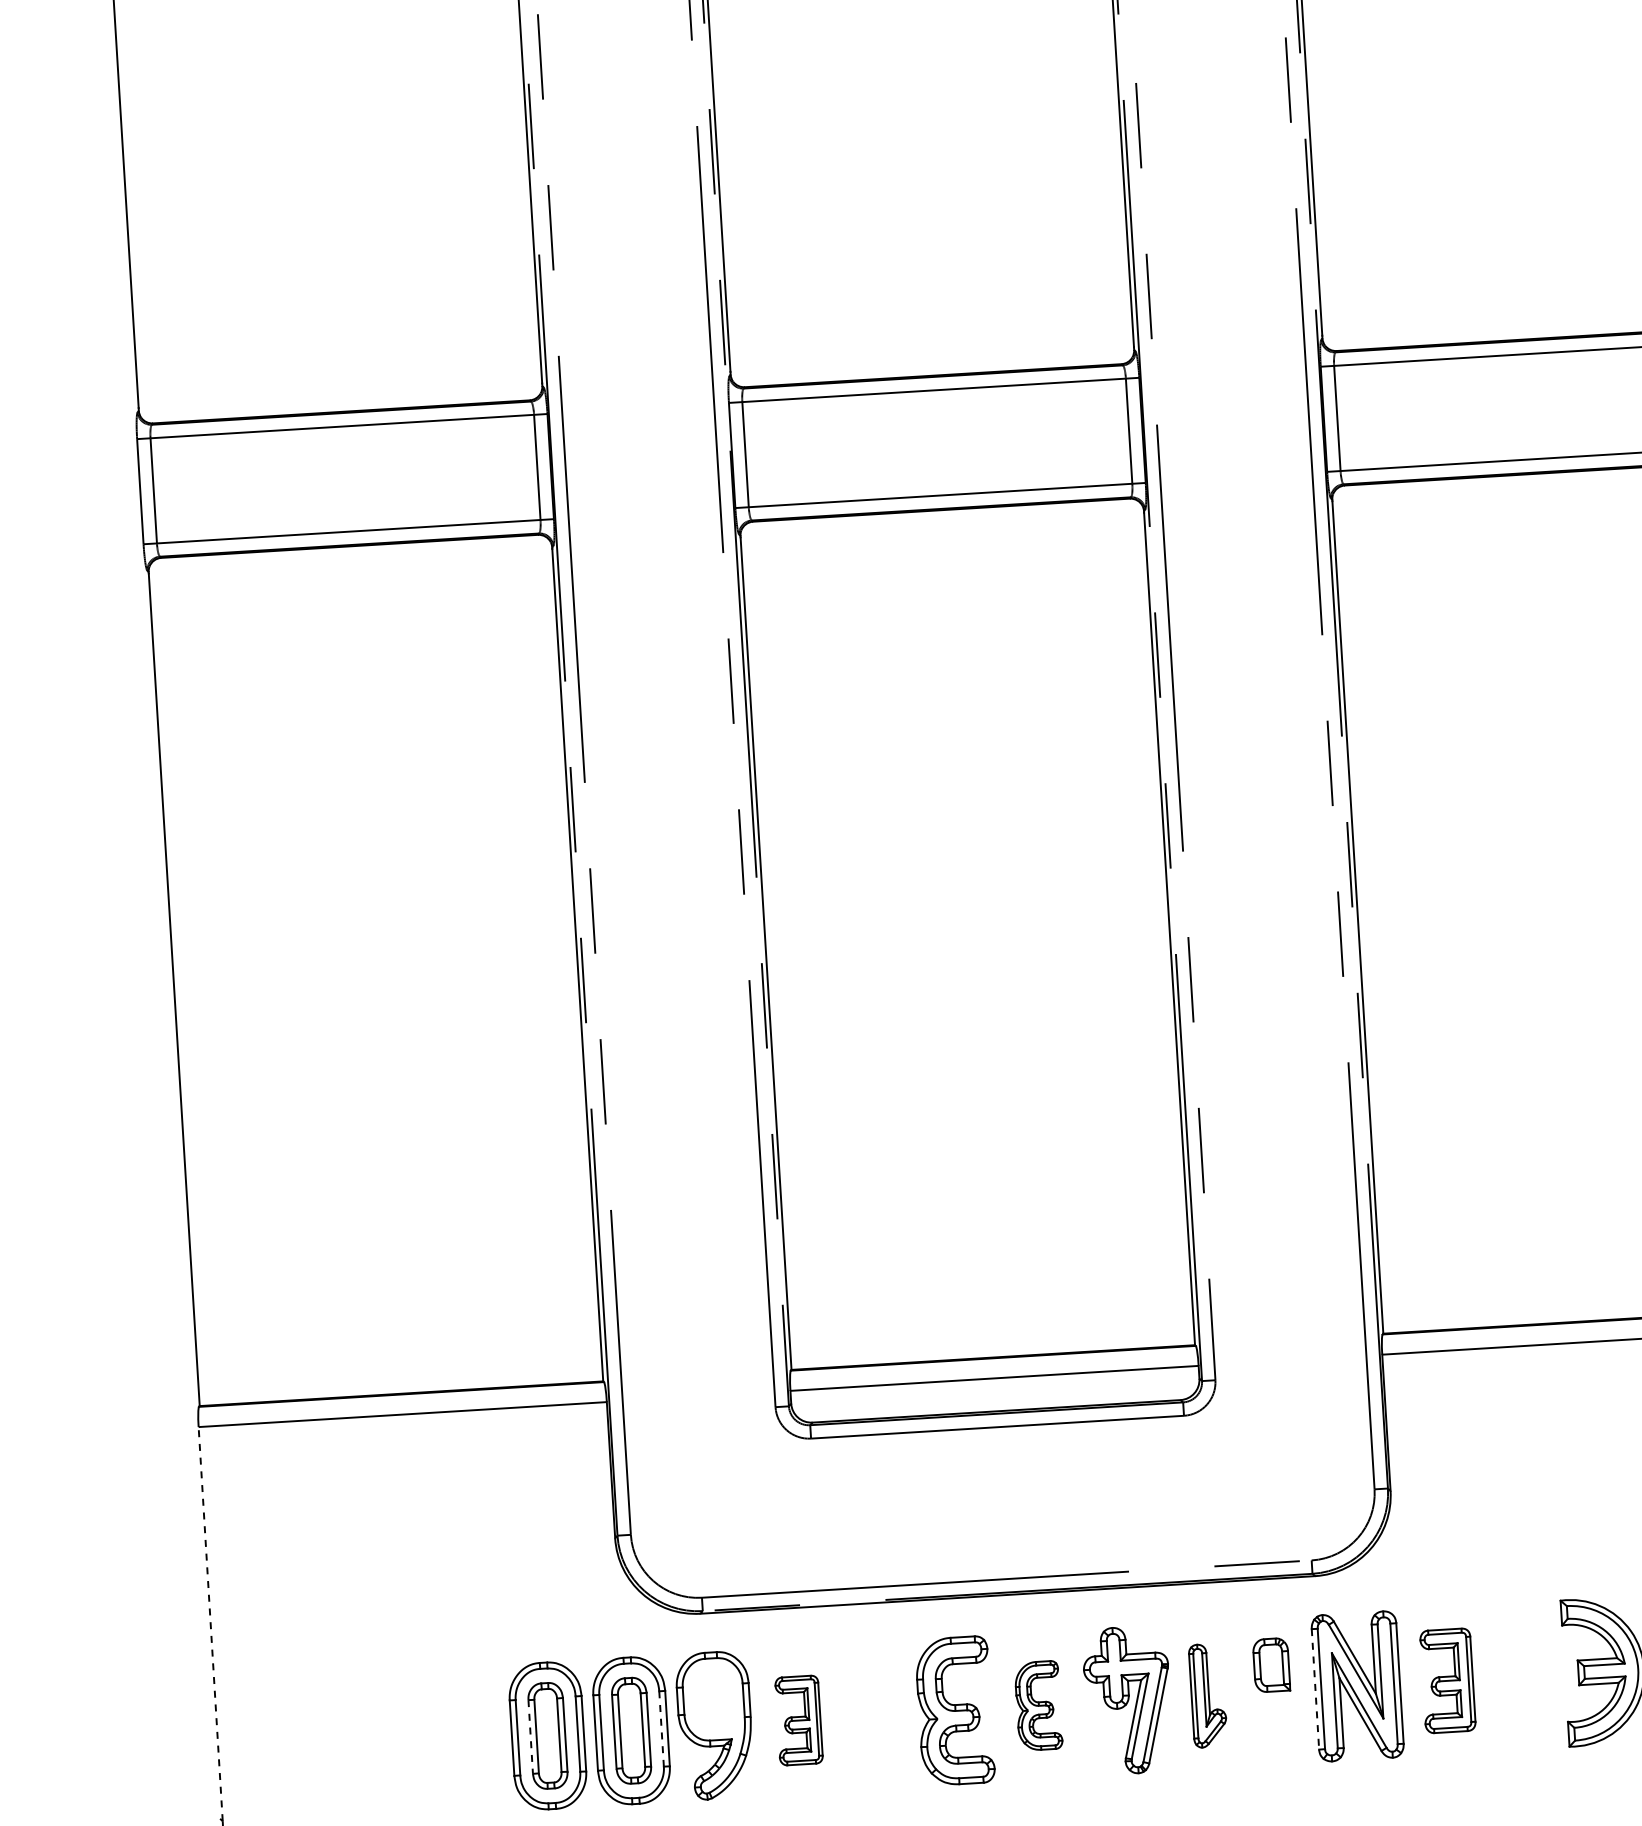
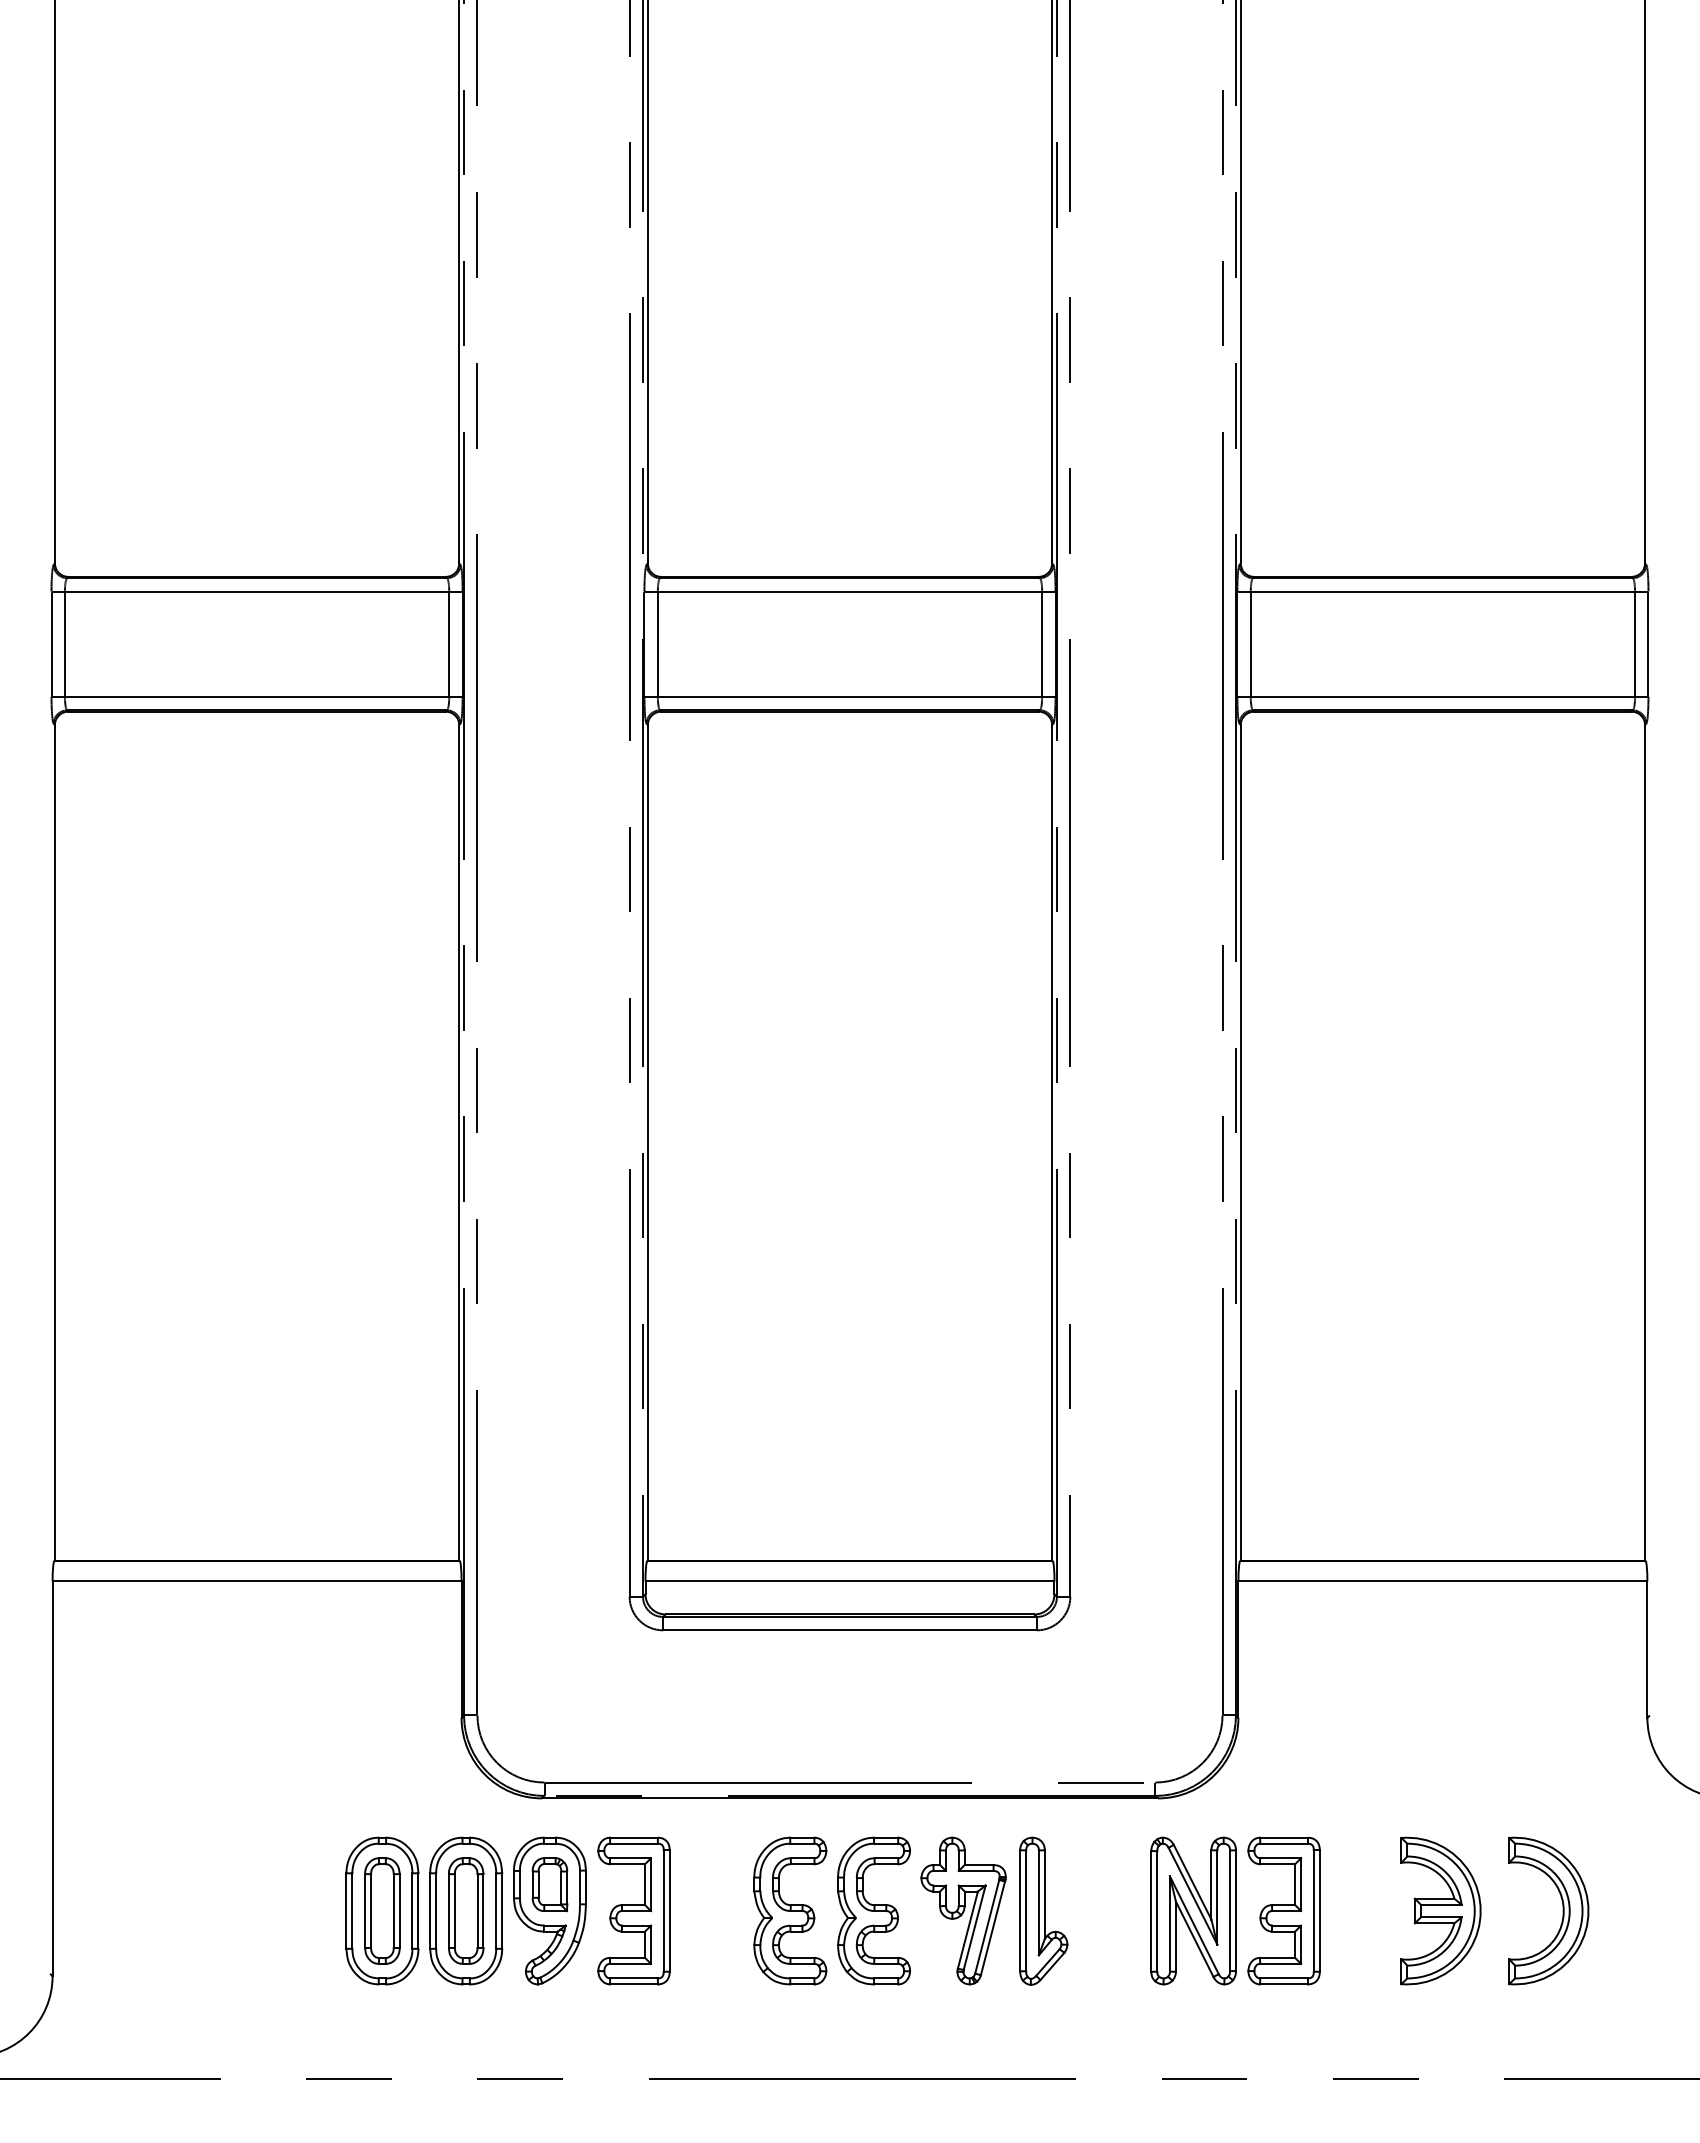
line: (210, 1623) -> (52, 1778), dashed -> solid
part: (1271, 1665) -> (549, 1884), moved
part: (1447, 1680) -> (1283, 1910), size x1.43
line: (1315, 1689) -> (1151, 1911), dashed -> solid
part: (1207, 1695) -> (1043, 1910), size x1.43
part: (1038, 1705) -> (873, 1910), size x1.67
part: (798, 1720) -> (633, 1910), size x1.67
line: (661, 1729) -> (496, 1911), dashed -> solid
line: (531, 1737) -> (365, 1911), dashed -> solid

